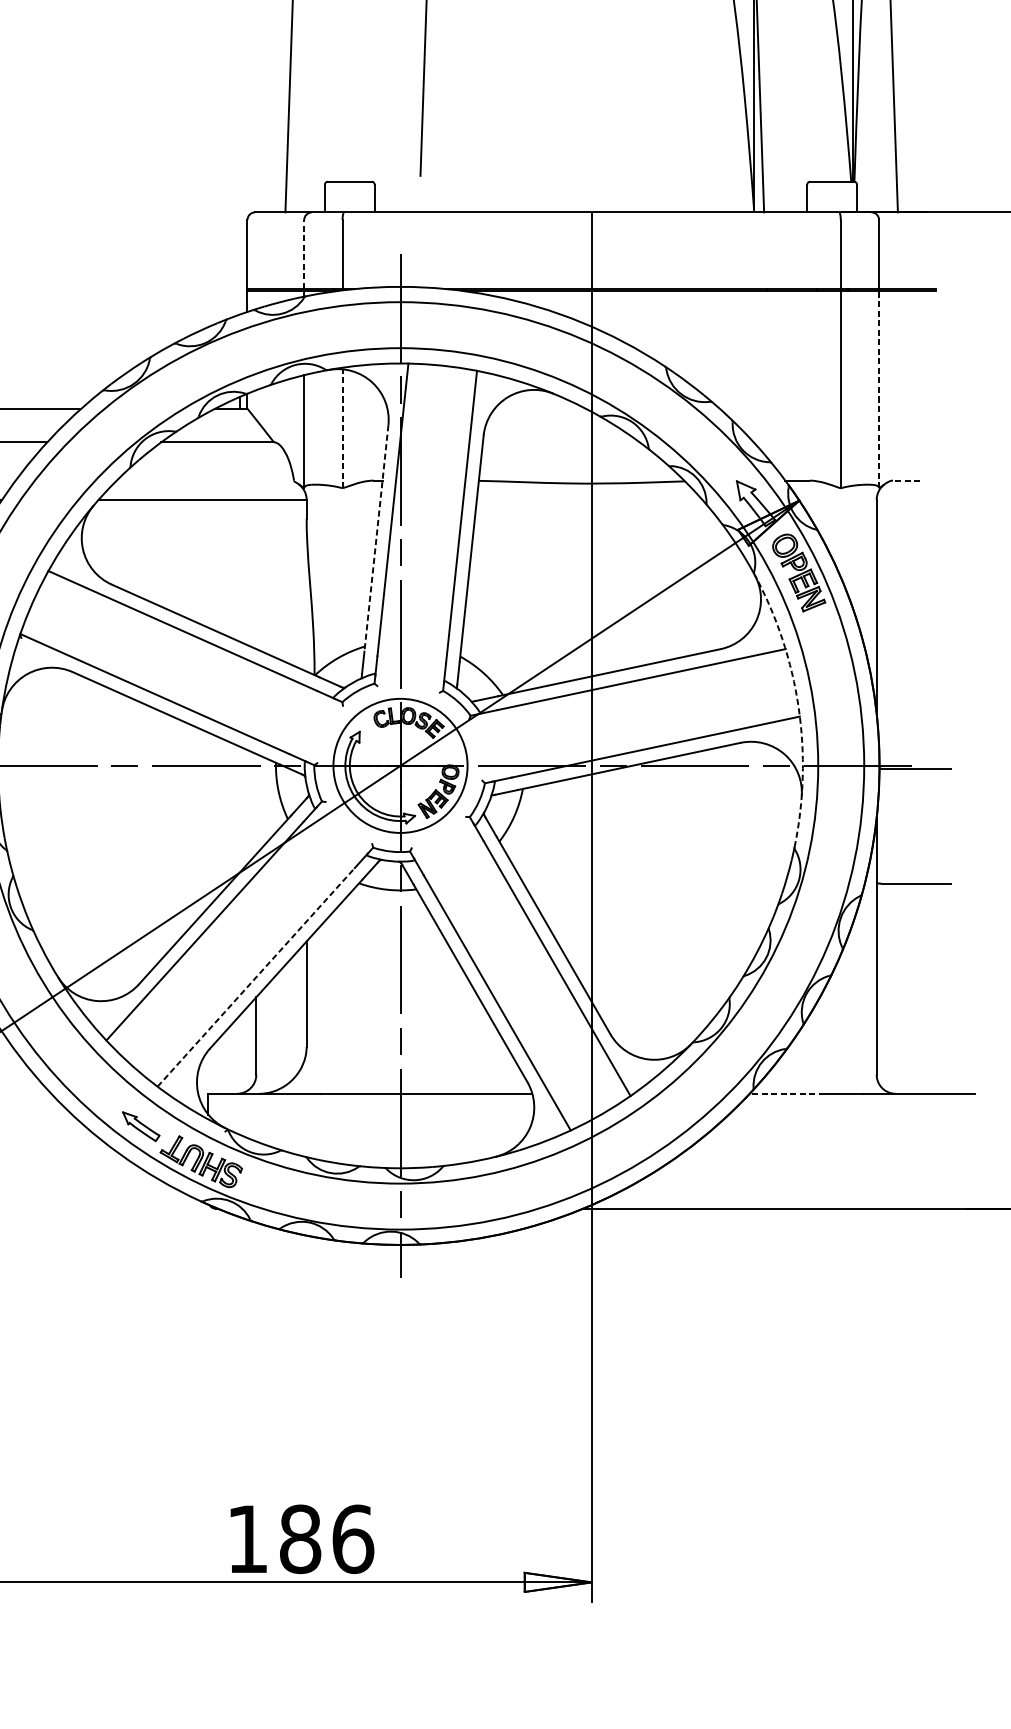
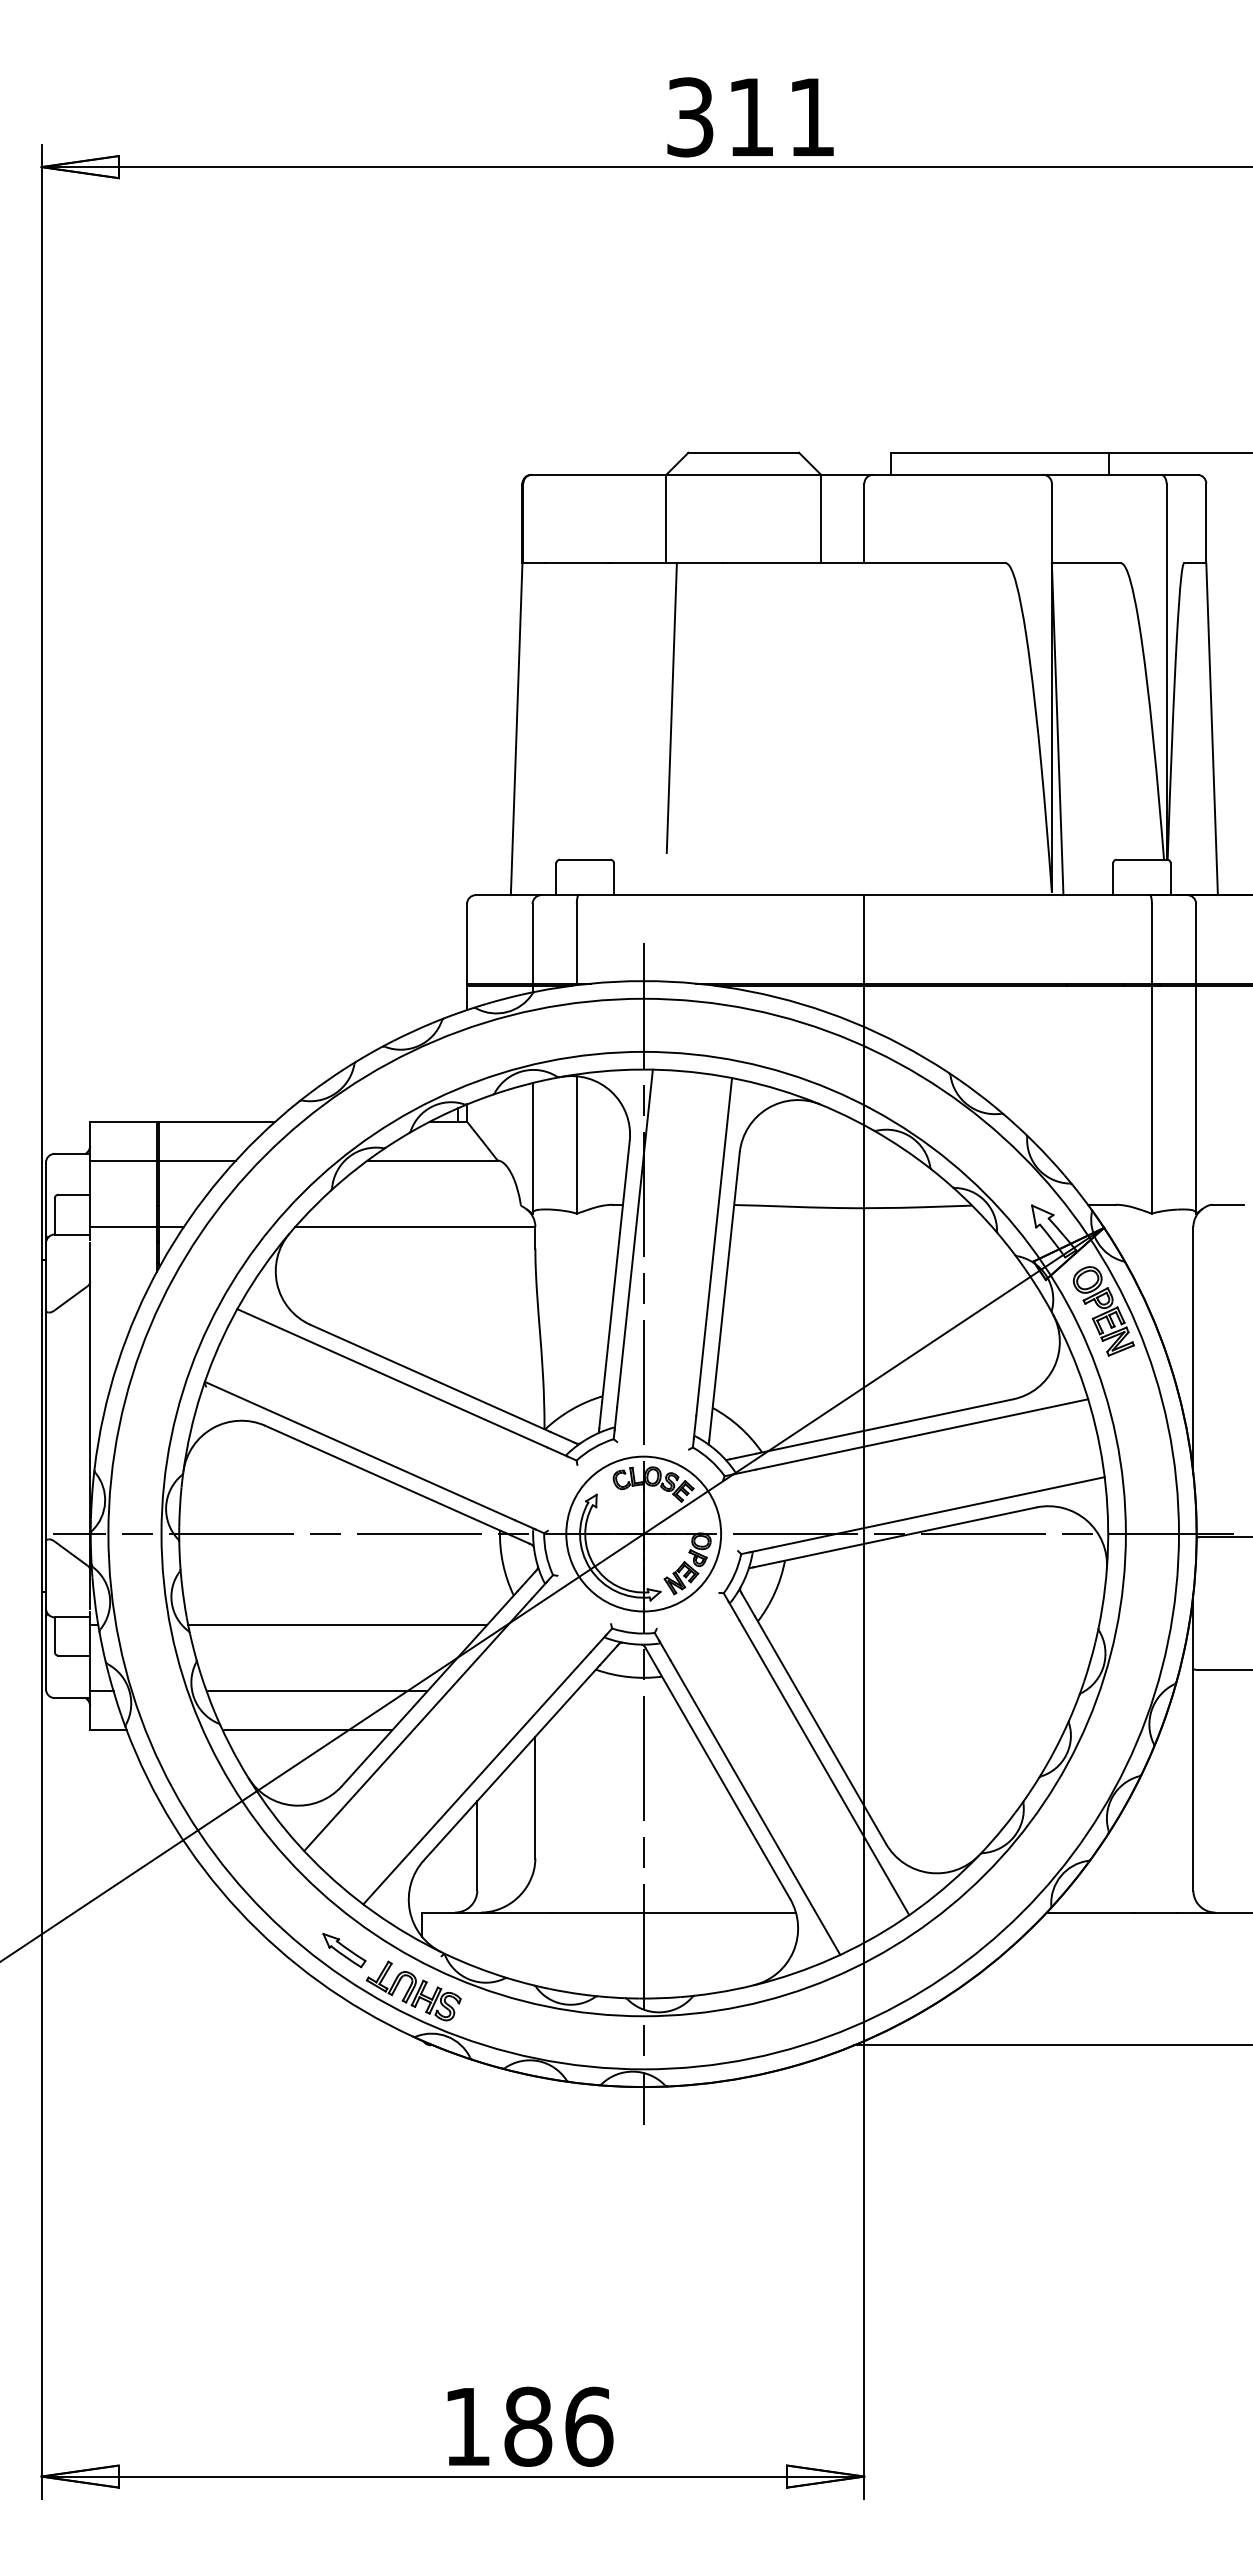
line: (304, 254) -> (532, 943), dashed -> solid
line: (879, 389) -> (1196, 1099), dashed -> solid
line: (342, 428) -> (576, 1144), dashed -> solid
line: (906, 480) -> (1227, 1204), dashed -> solid
line: (376, 539) -> (615, 1272), dashed -> solid
arc: (798, 707) -> (1103, 1466), dashed -> solid
line: (135, 845) -> (337, 1625), added
line: (117, 902) -> (316, 1691), added
line: (109, 936) -> (307, 1730), added
line: (256, 977) -> (477, 1778), dashed -> solid
line: (786, 1093) -> (1089, 1912), dashed -> solid

